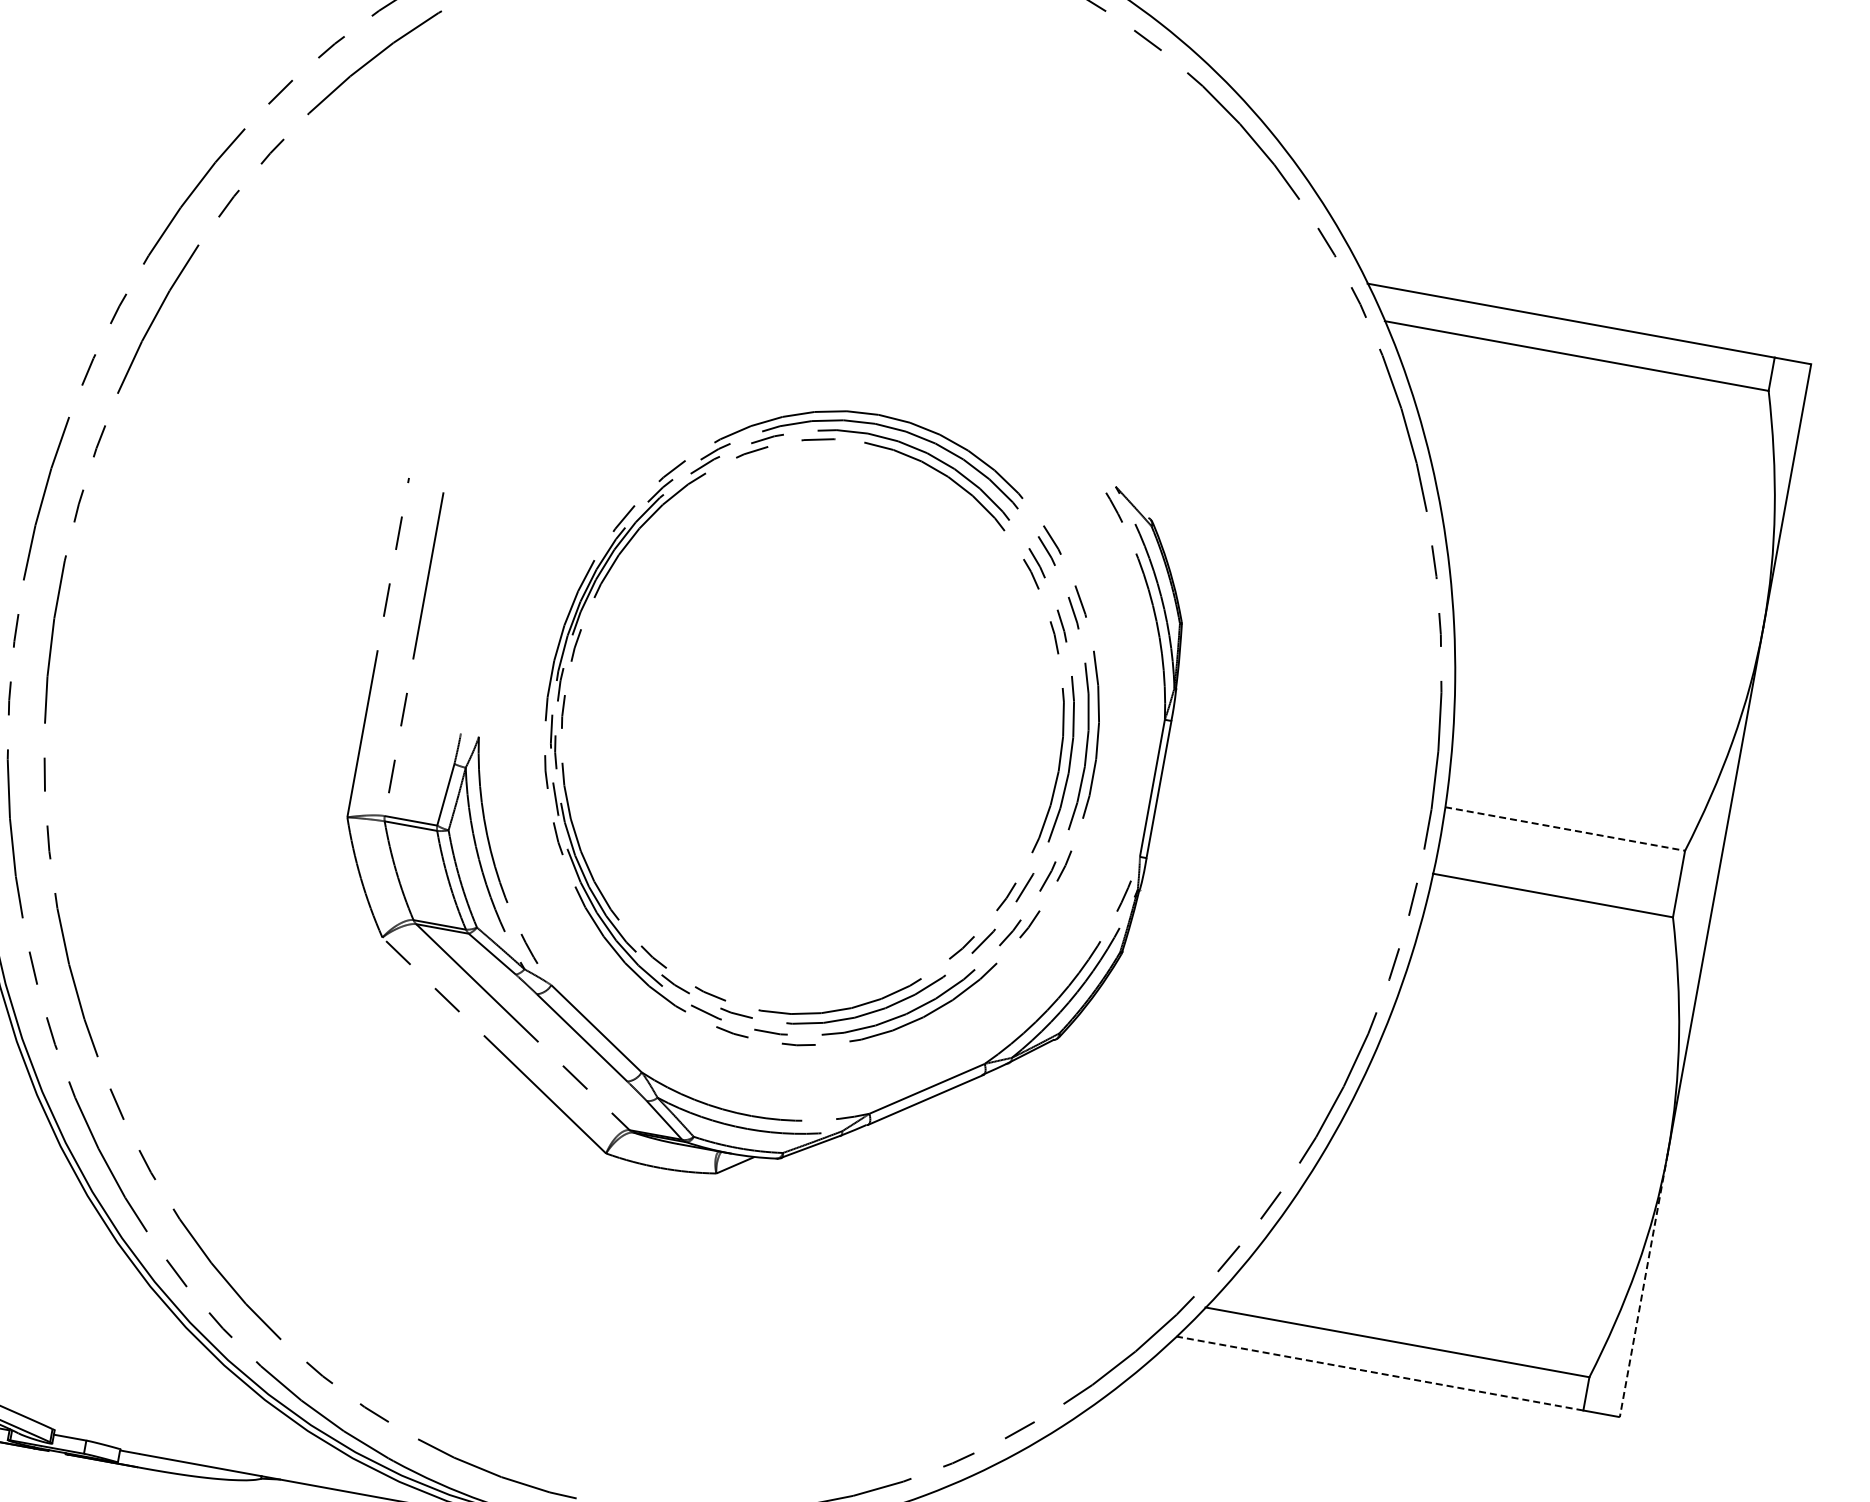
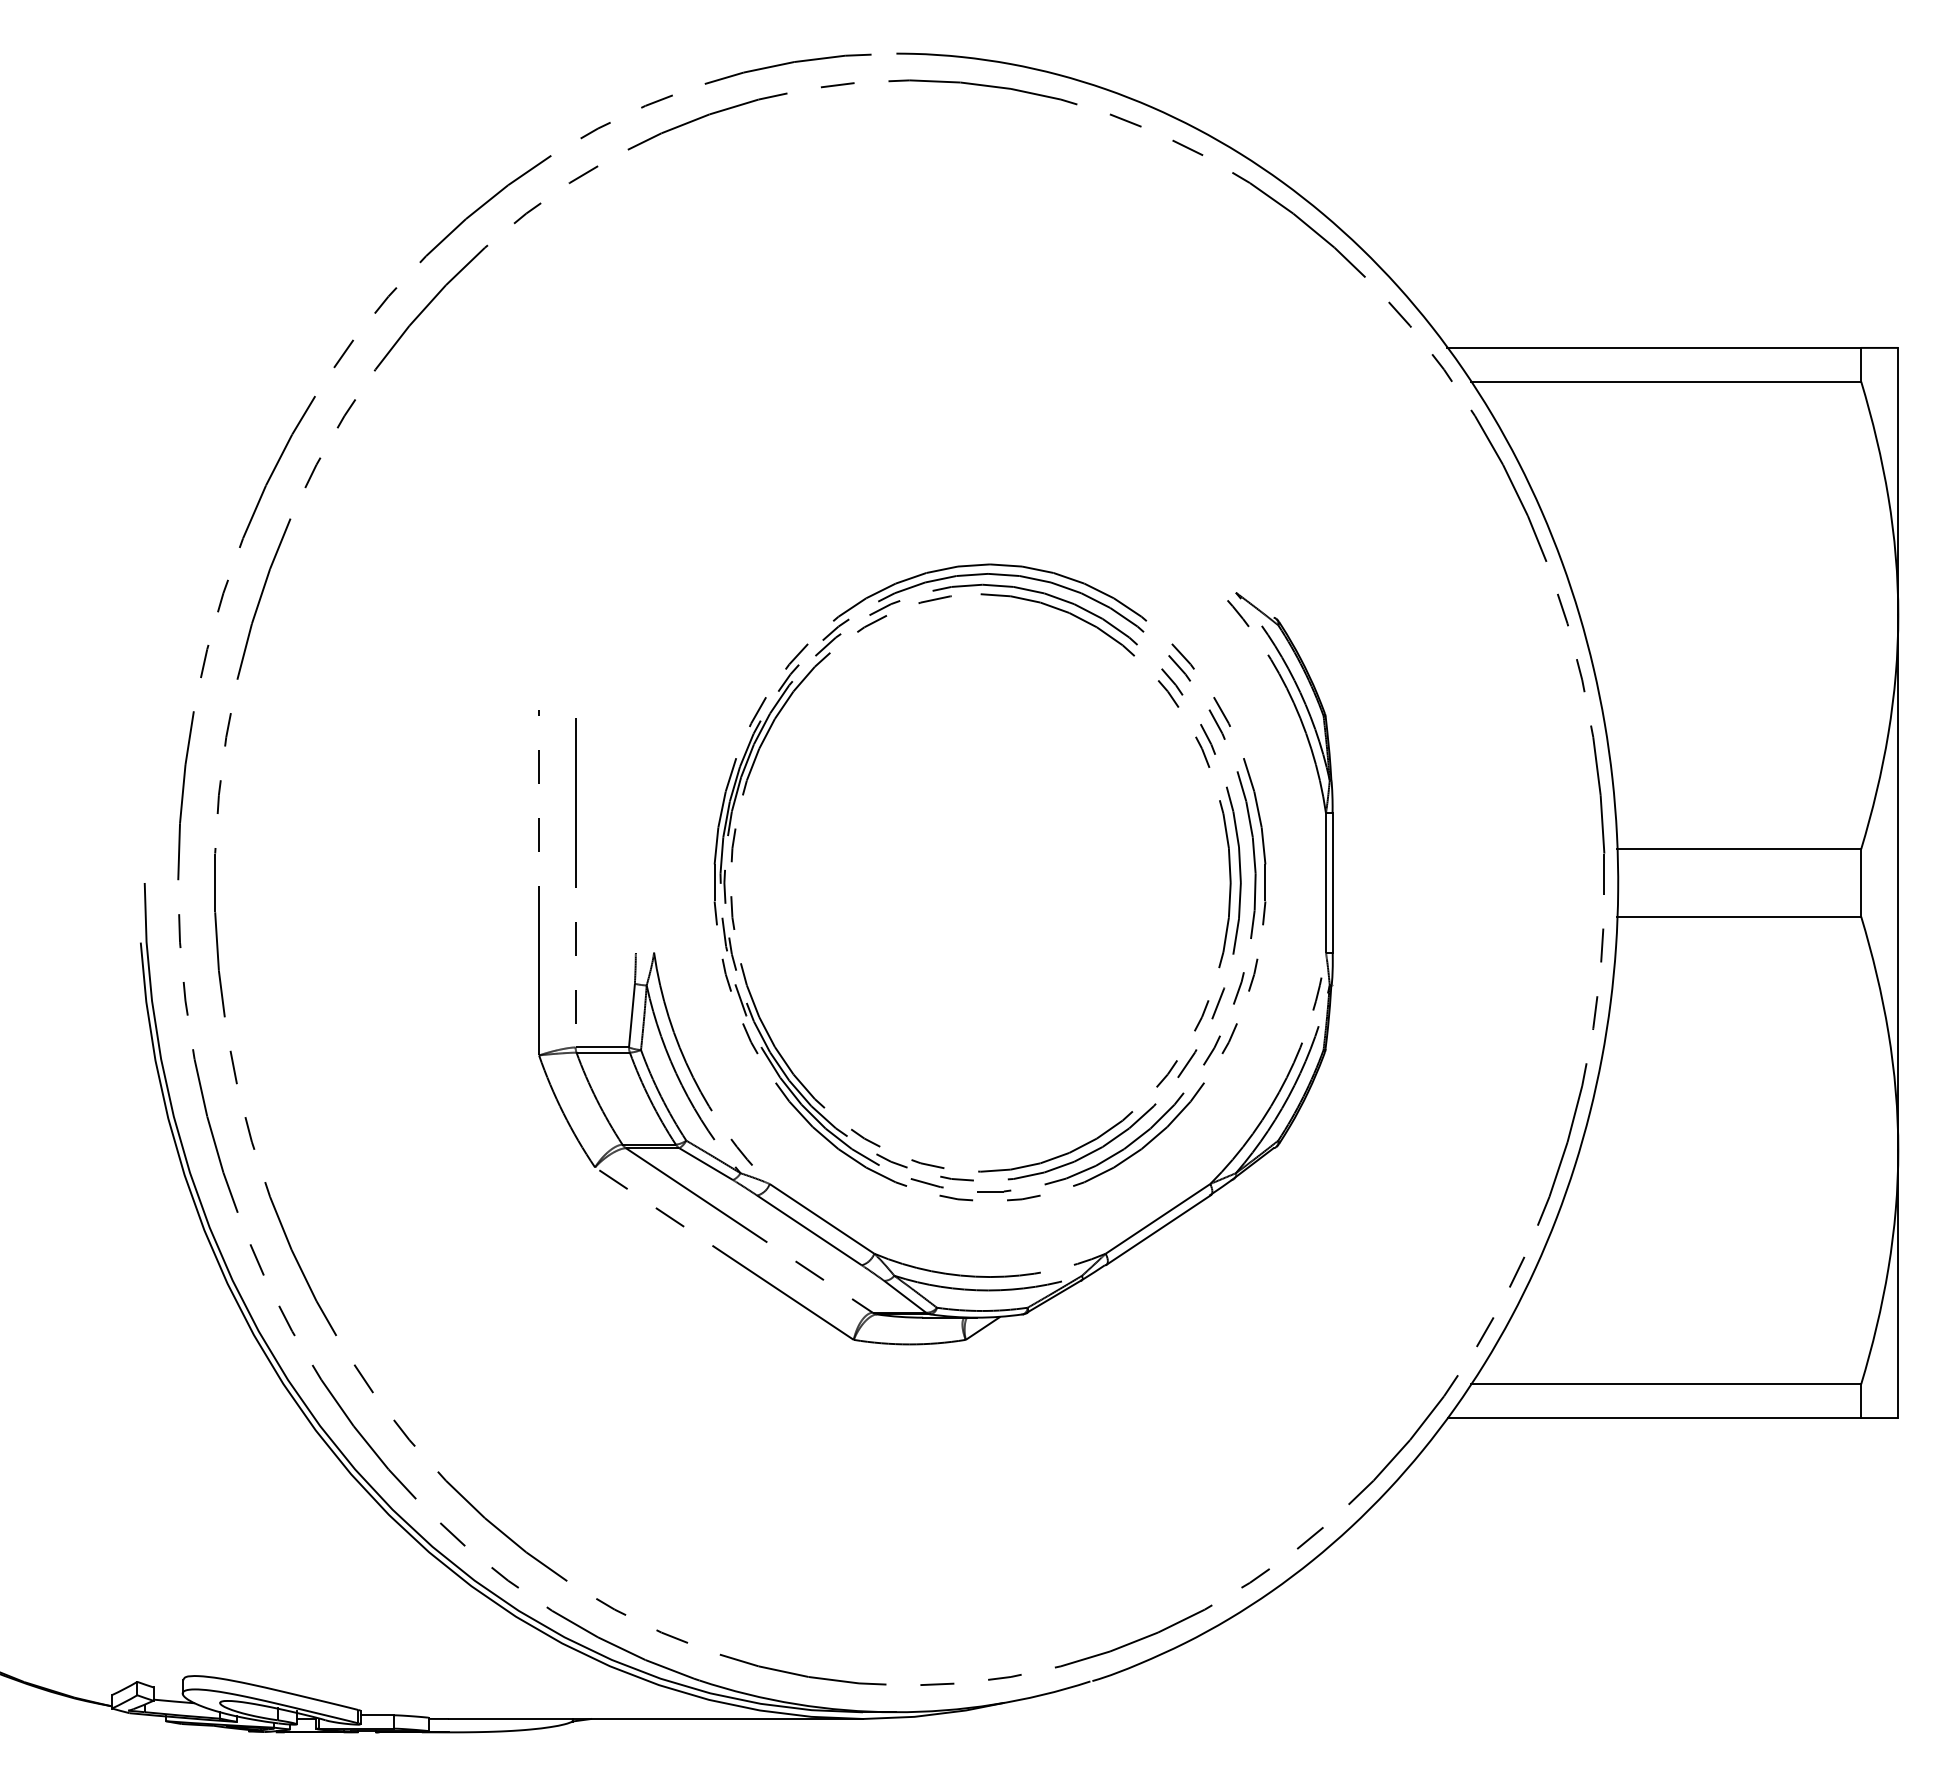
line: (1565, 829) -> (1739, 849), dashed -> solid
line: (1643, 1285) -> (1898, 1284), dashed -> solid
line: (1379, 1374) -> (1654, 1418), dashed -> solid

